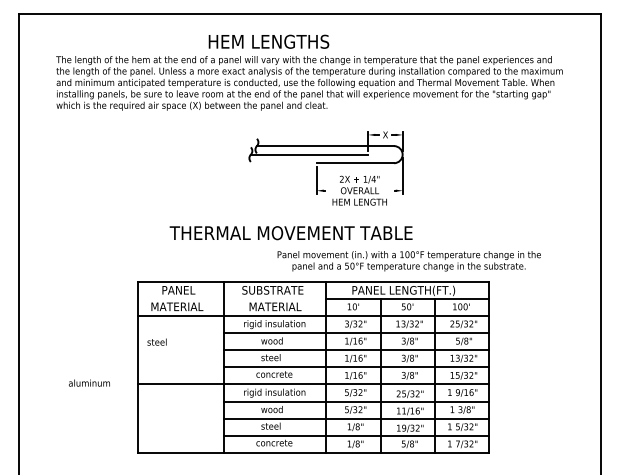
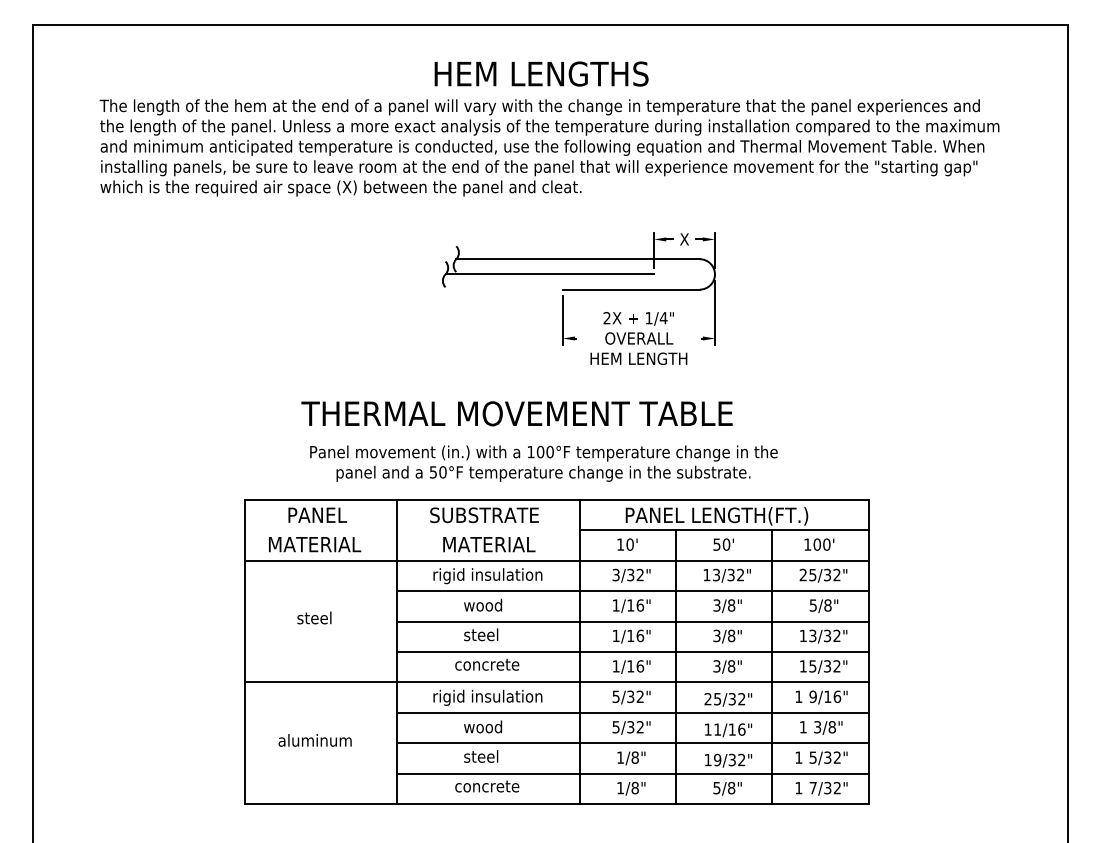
text: (268, 41) -> (540, 73), moved
text: (408, 261) -> (542, 464), moved
text: (156, 341) -> (313, 616), moved
text: (89, 382) -> (315, 739), moved

